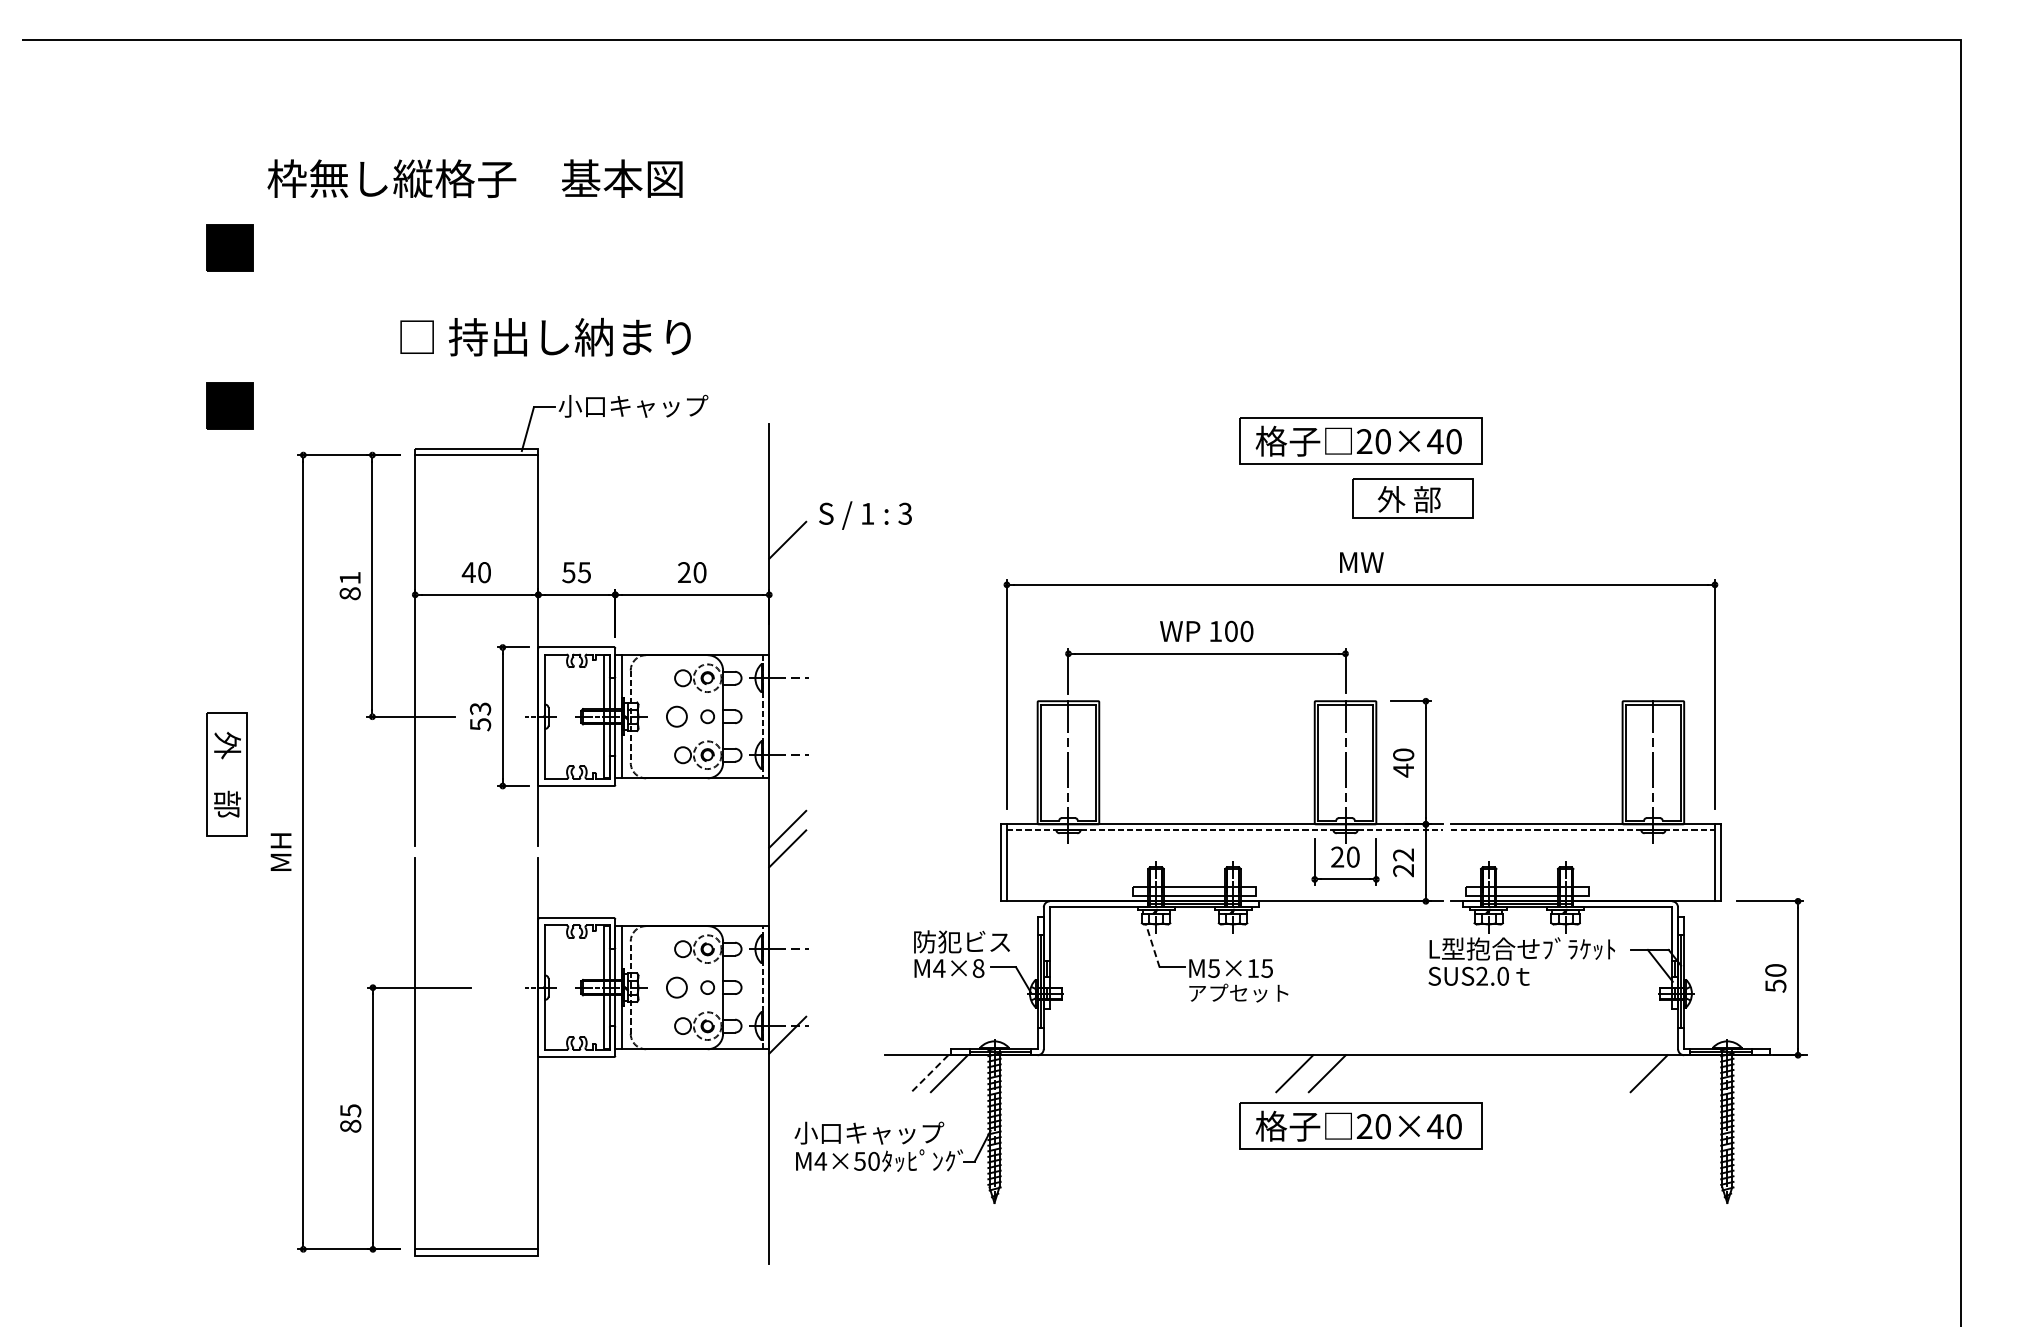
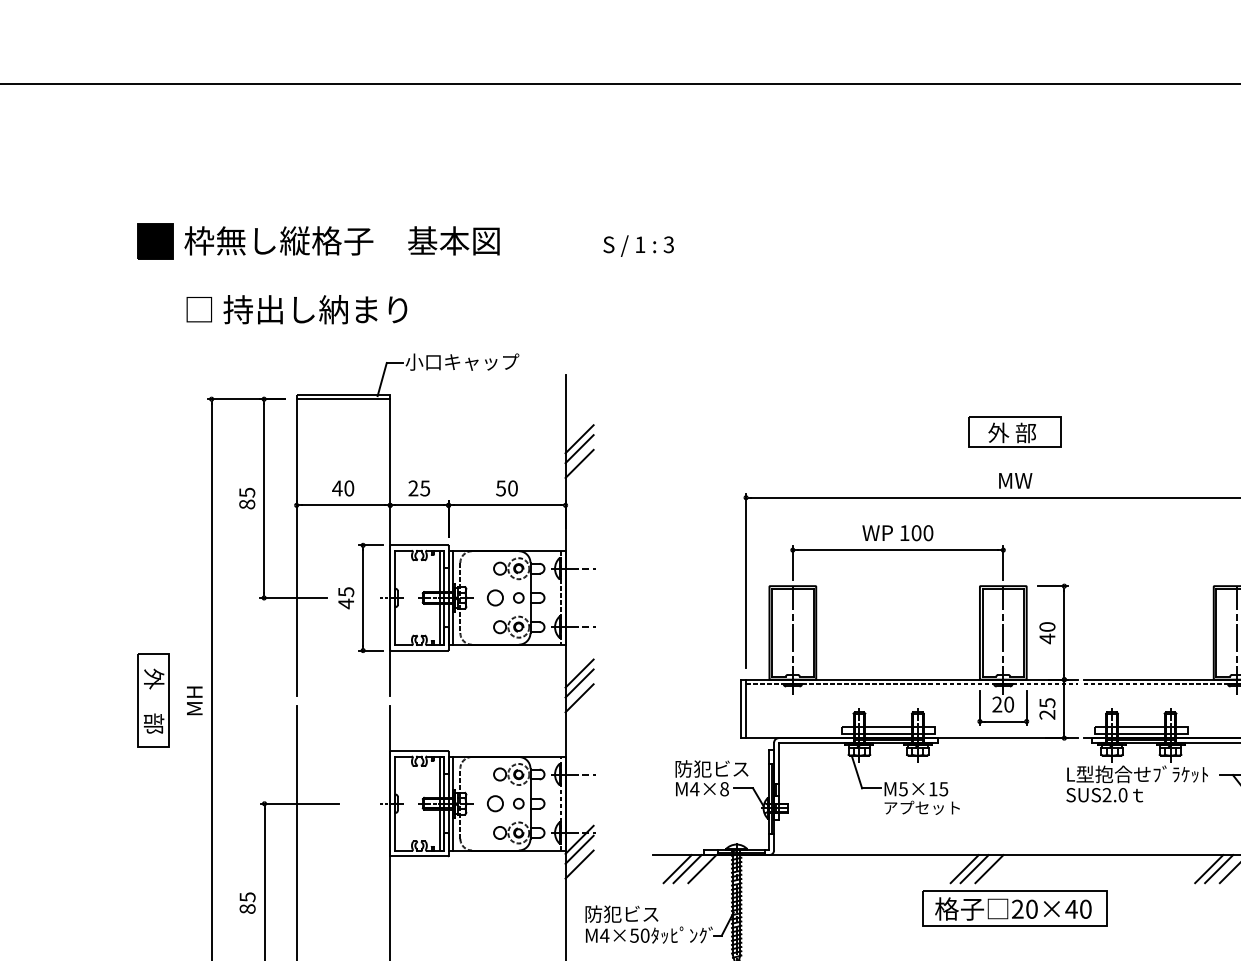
text: (474, 178) -> (341, 240), moved
text: (545, 336) -> (296, 309), moved
part: (229, 405) -> (155, 361), removed
part: (1360, 440) -> (1014, 388), removed
part: (1412, 498) -> (1014, 432), moved
line: (787, 507) -> (579, 439), added
text: (865, 515) -> (638, 246), moved
line: (787, 520) -> (579, 448), added
text: (568, 572) -> (413, 488), 55 -> 25
text: (683, 572) -> (500, 488), 20 -> 50
text: (349, 577) -> (246, 492), 81 -> 85
text: (480, 716) -> (346, 597), 53 -> 45
part: (226, 774) -> (153, 701), moved
line: (787, 815) -> (579, 672), added
text: (1403, 854) -> (1047, 702), 22 -> 25
line: (1152, 945) -> (856, 771), dashed -> solid
line: (787, 1047) -> (579, 849), added
line: (787, 1067) -> (579, 864), added
line: (916, 1073) -> (677, 868), added
line: (1307, 1073) -> (974, 868), added
line: (1616, 1073) -> (1209, 868), added
line: (1629, 1073) -> (1219, 868), added
line: (929, 1074) -> (687, 869), dashed -> solid
text: (869, 1132) -> (641, 913), 小口キャップ -> 防犯ビス

